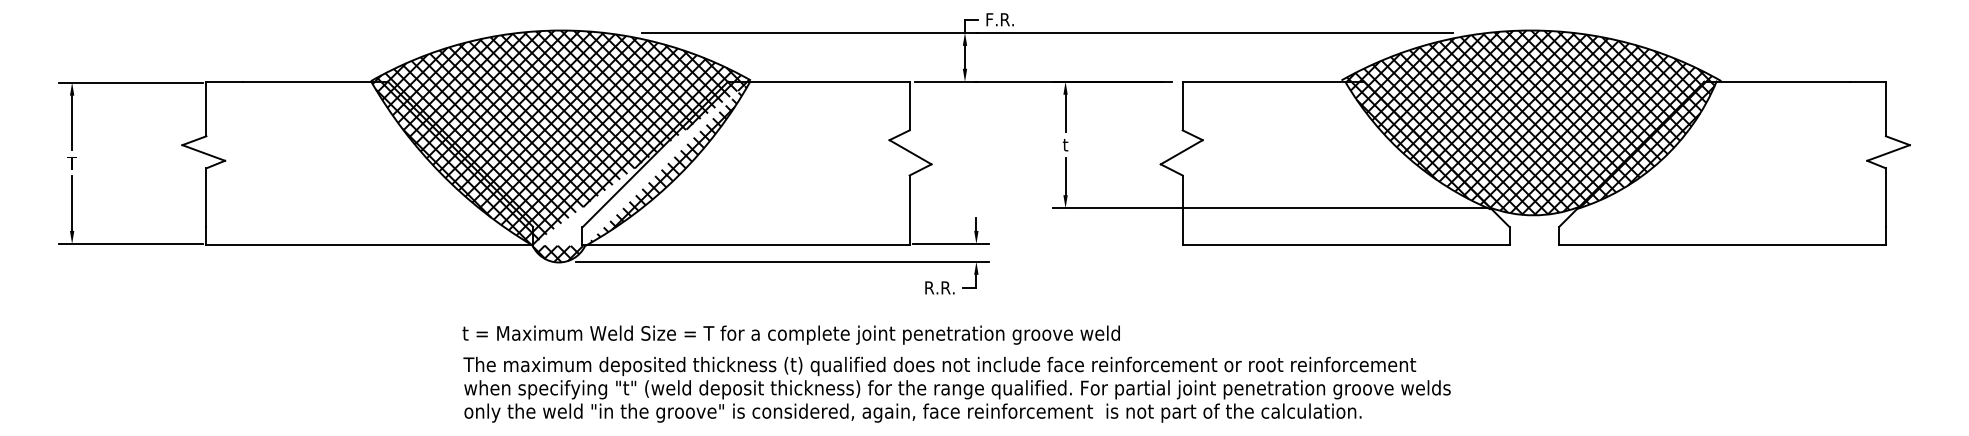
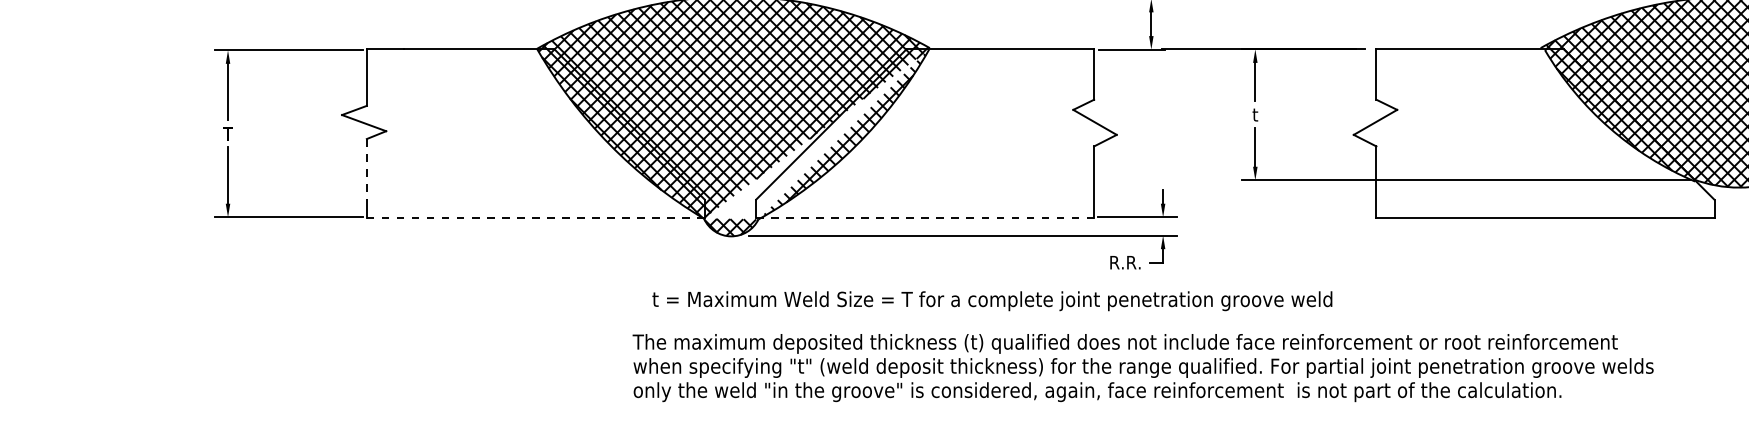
line: (206, 198) -> (366, 170), solid -> dashed
line: (369, 245) -> (535, 218), solid -> dashed
line: (745, 245) -> (924, 218), solid -> dashed
text: (790, 334) -> (991, 300), moved

